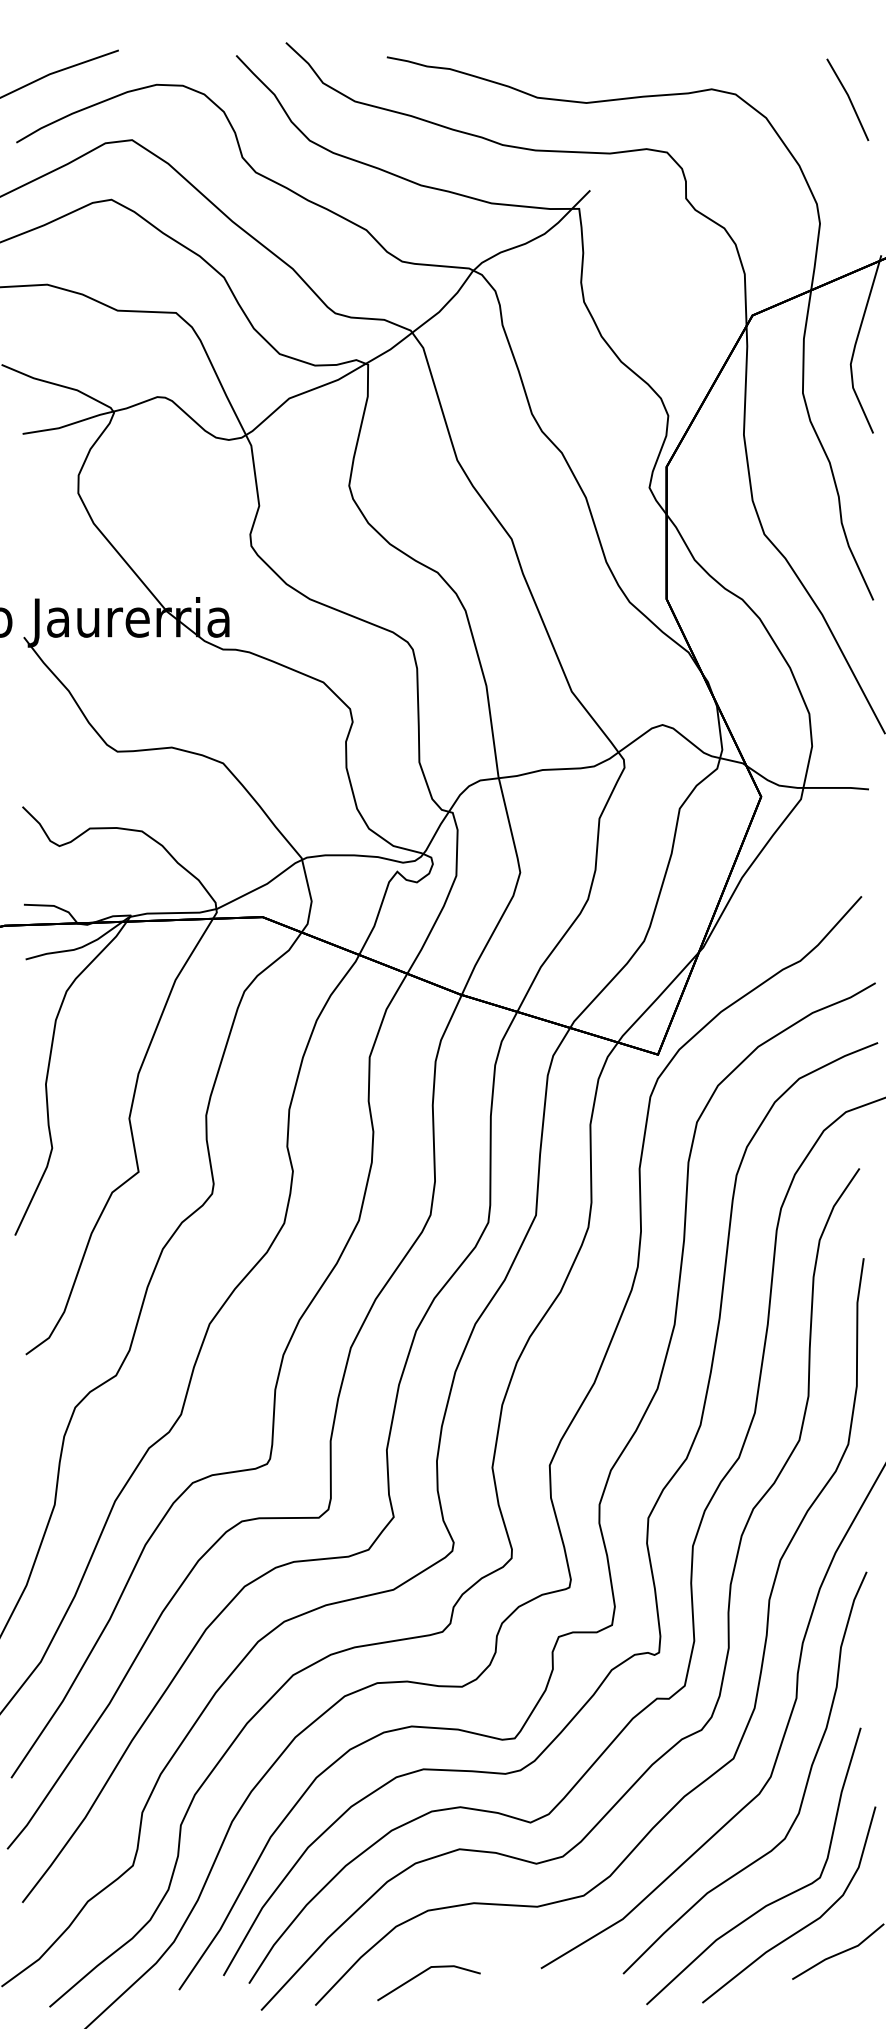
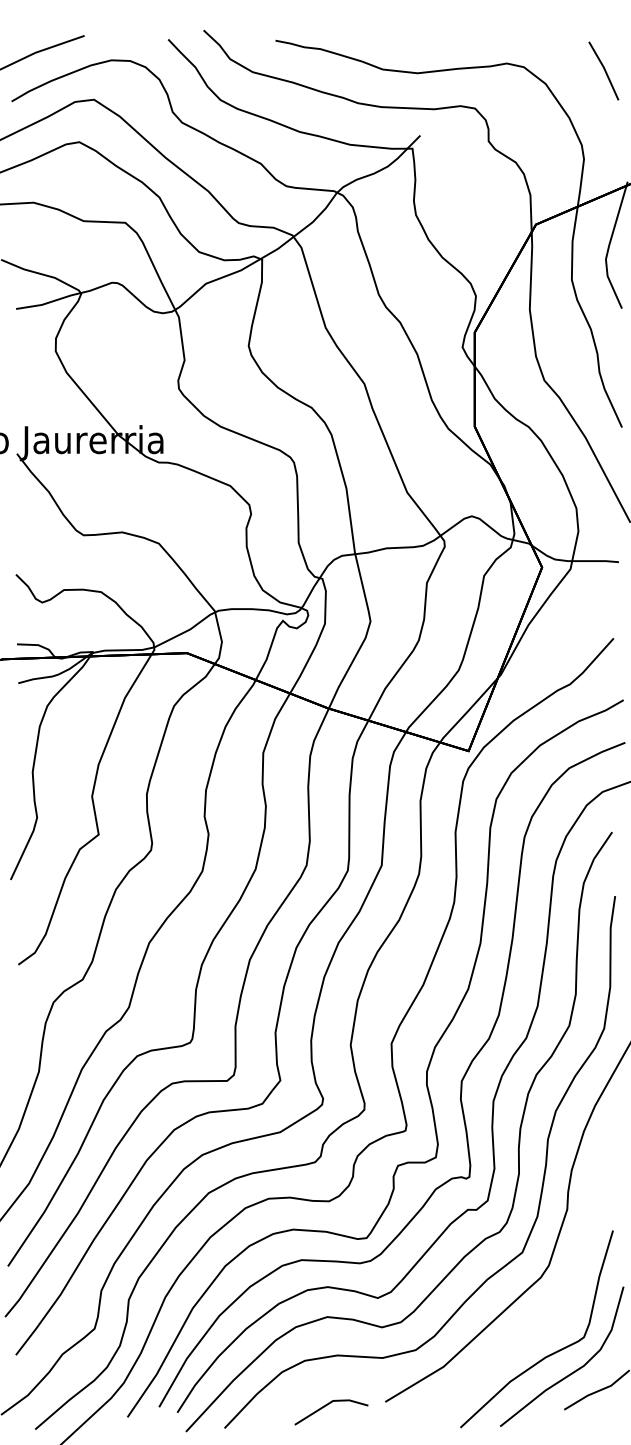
part: (802, 1793) -> (571, 1277), removed
line: (421, 1974) -> (326, 1406), moved

